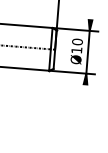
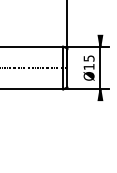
text: (76, 41) -> (88, 58), Ø10 -> Ø15

